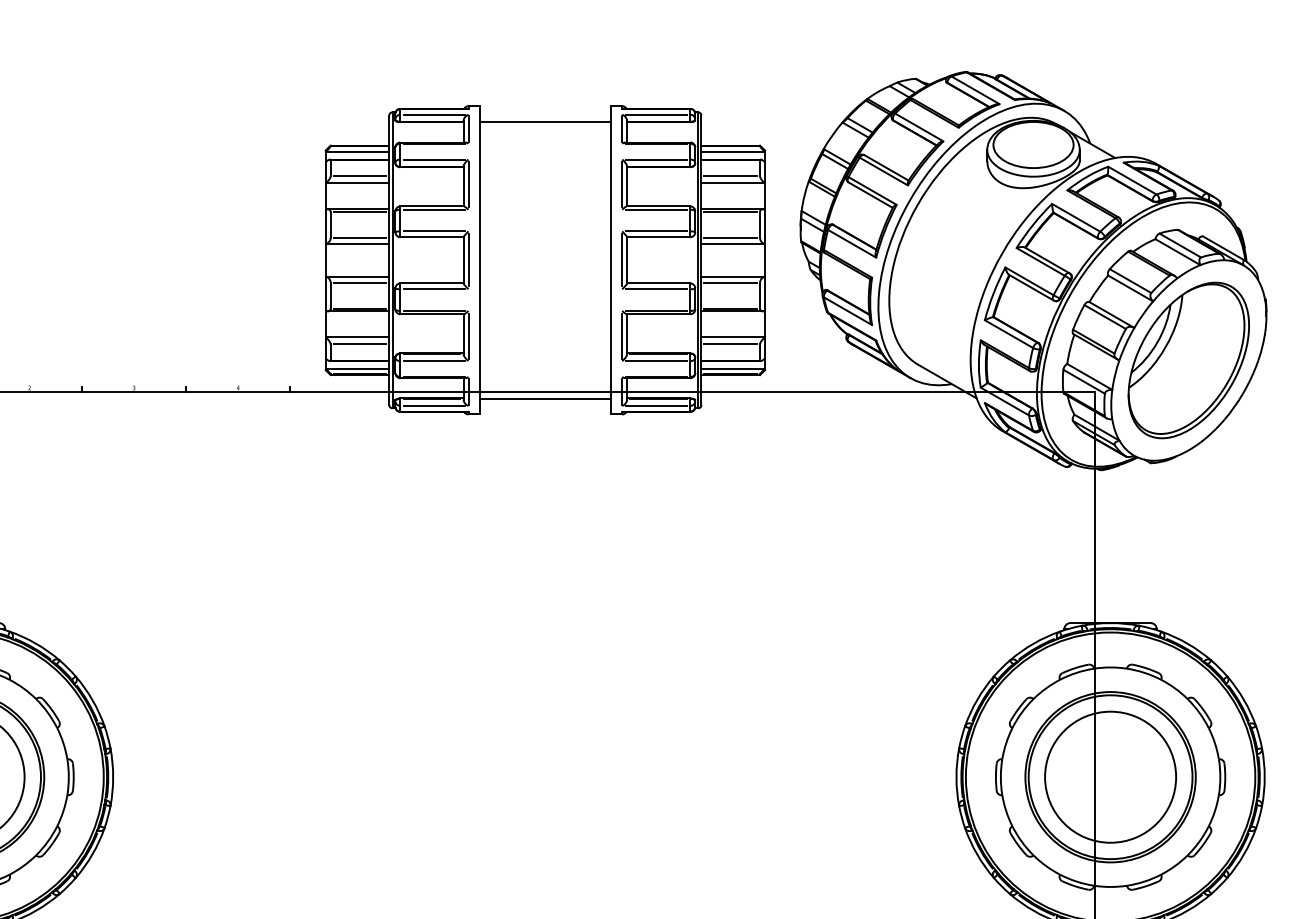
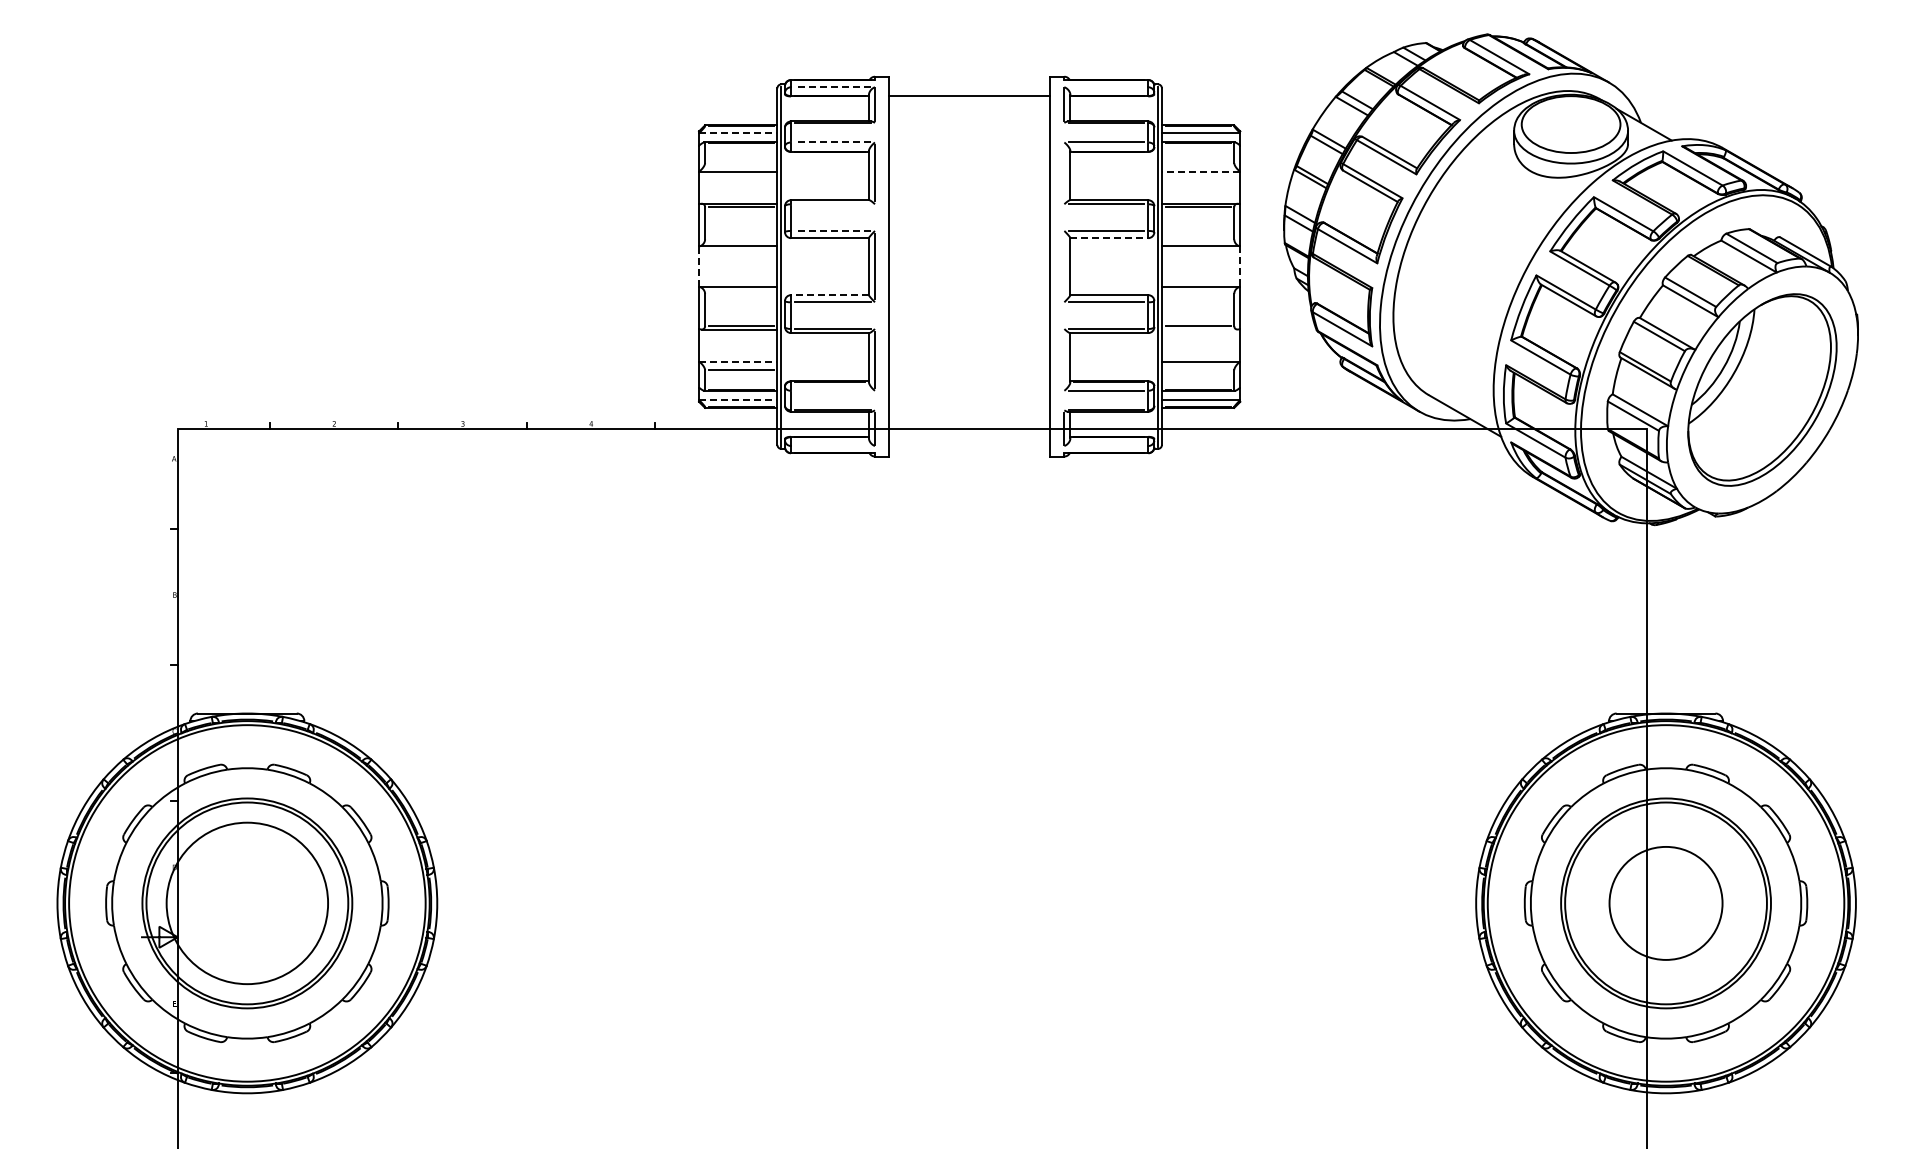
line: (434, 114) -> (833, 87), solid -> dashed
line: (656, 114) -> (1106, 87), removed
line: (357, 152) -> (738, 133), solid -> dashed
line: (434, 159) -> (833, 142), solid -> dashed
line: (359, 176) -> (740, 163), removed
line: (730, 176) -> (1197, 163), removed
line: (622, 183) -> (1064, 172), removed
line: (732, 183) -> (1200, 171), solid -> dashed
line: (434, 209) -> (832, 204), removed
line: (434, 231) -> (833, 230), solid -> dashed
line: (658, 237) -> (1109, 238), solid -> dashed
line: (359, 238) -> (740, 239), removed
line: (730, 238) -> (1197, 239), removed
line: (326, 260) -> (699, 266), solid -> dashed
line: (622, 260) -> (1064, 266), removed
line: (765, 261) -> (1240, 267), solid -> dashed
line: (359, 282) -> (740, 293), removed
line: (730, 282) -> (1197, 293), removed
line: (431, 283) -> (829, 295), solid -> dashed
line: (731, 311) -> (1199, 329), removed
line: (622, 336) -> (1064, 360), removed
line: (357, 337) -> (738, 361), solid -> dashed
line: (730, 344) -> (1197, 370), removed
line: (434, 360) -> (832, 390), removed
line: (357, 369) -> (738, 400), solid -> dashed
line: (545, 399) -> (969, 437), removed
line: (434, 406) -> (832, 446), removed
line: (656, 406) -> (1106, 446), removed
circle: (1110, 777) -> (1665, 903), size x0.7

